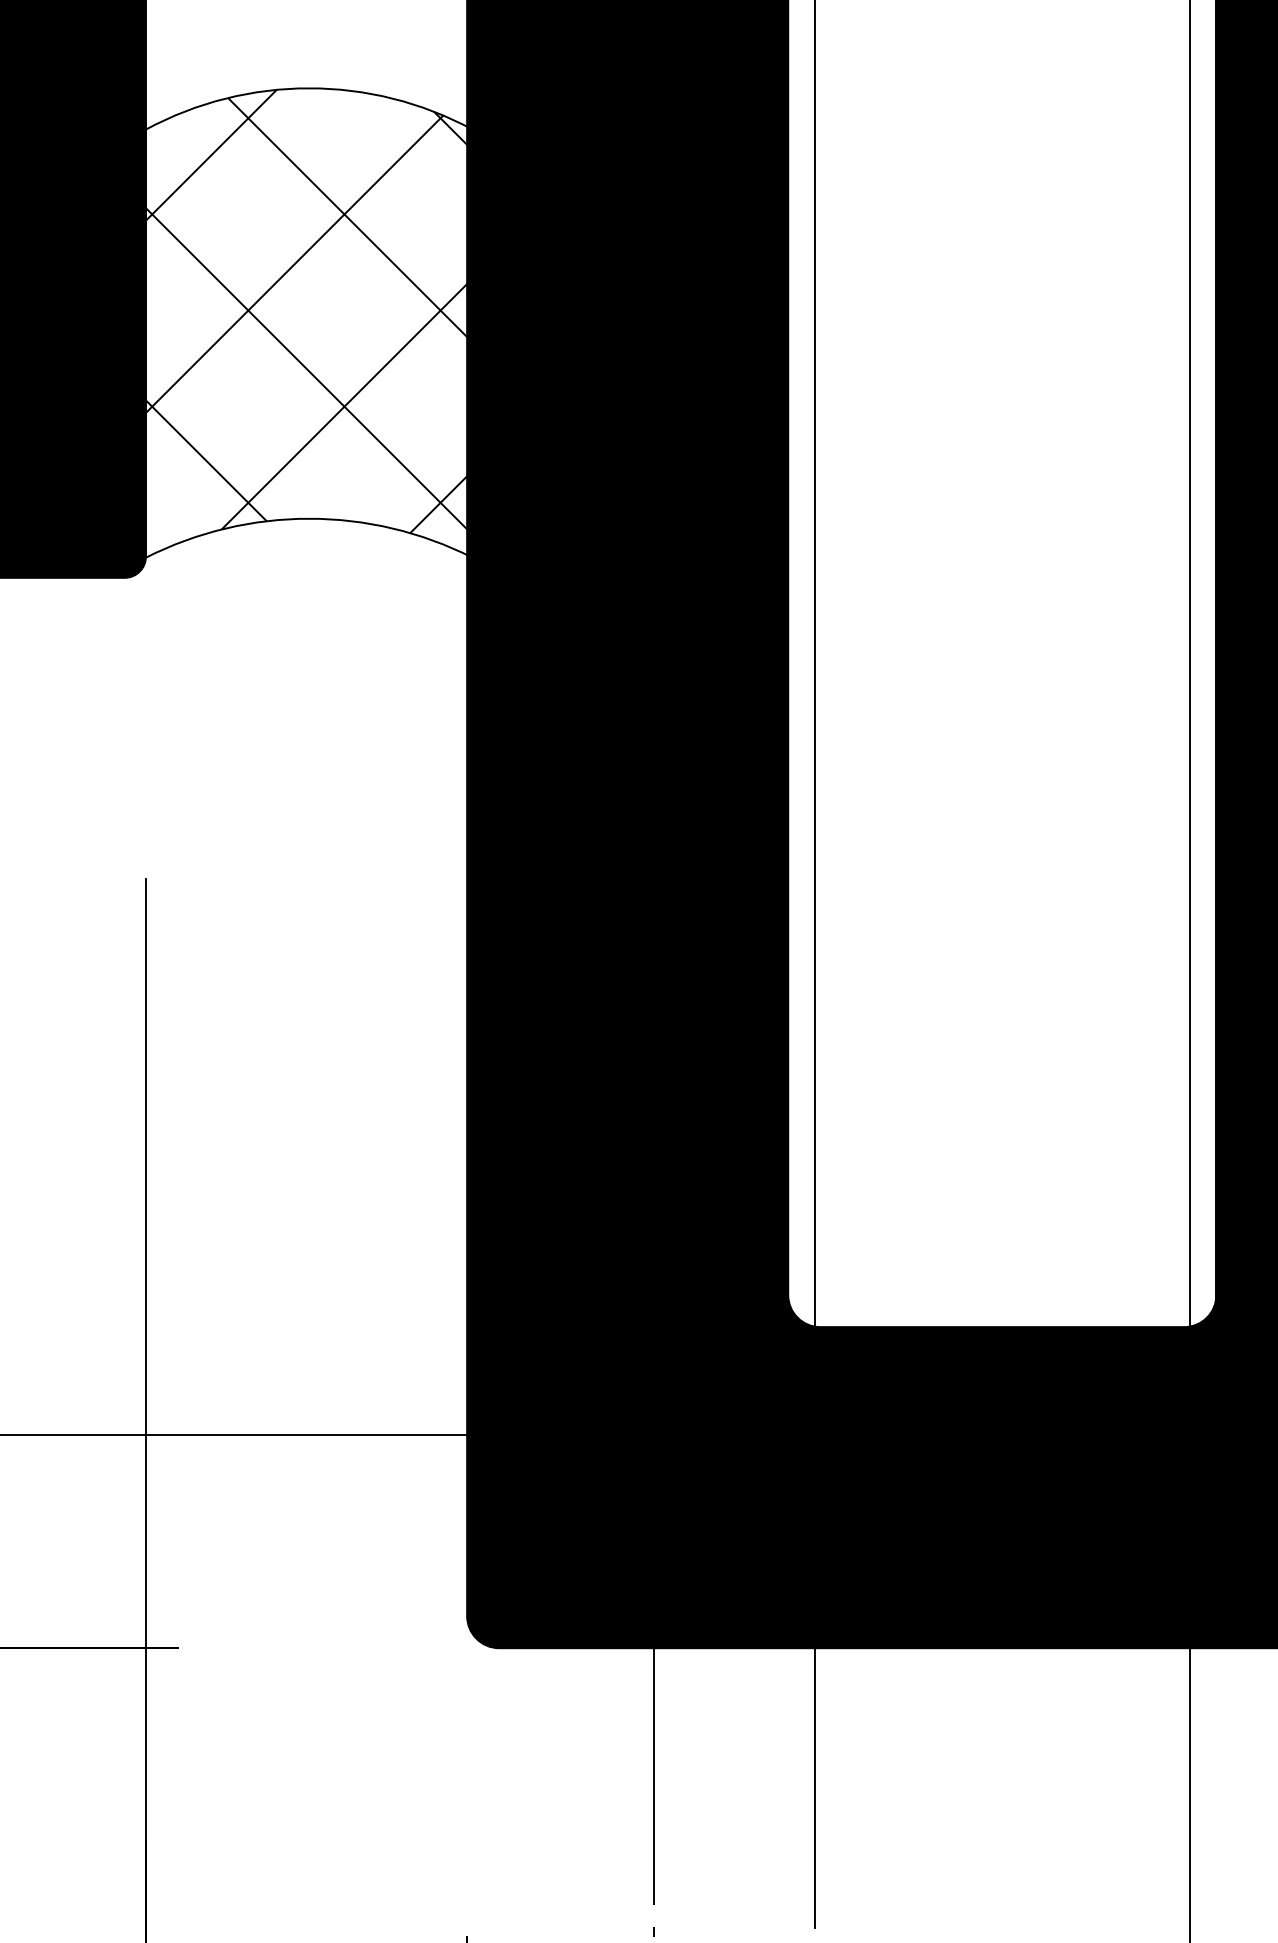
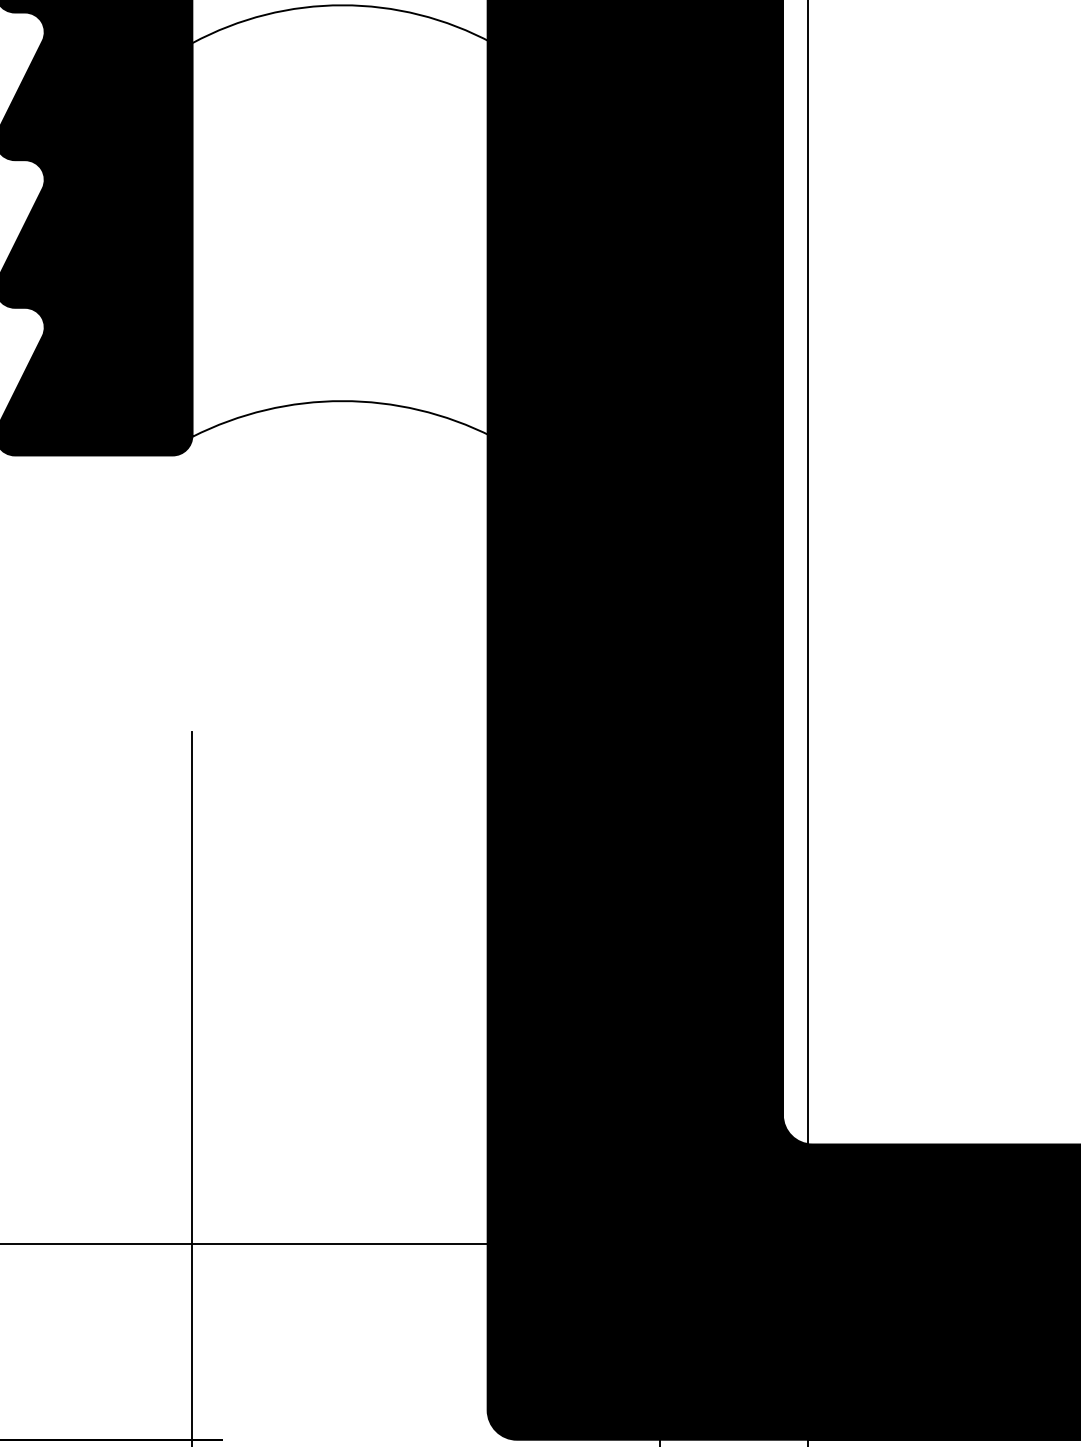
hatch: (309, 311) -> (342, 210), removed

